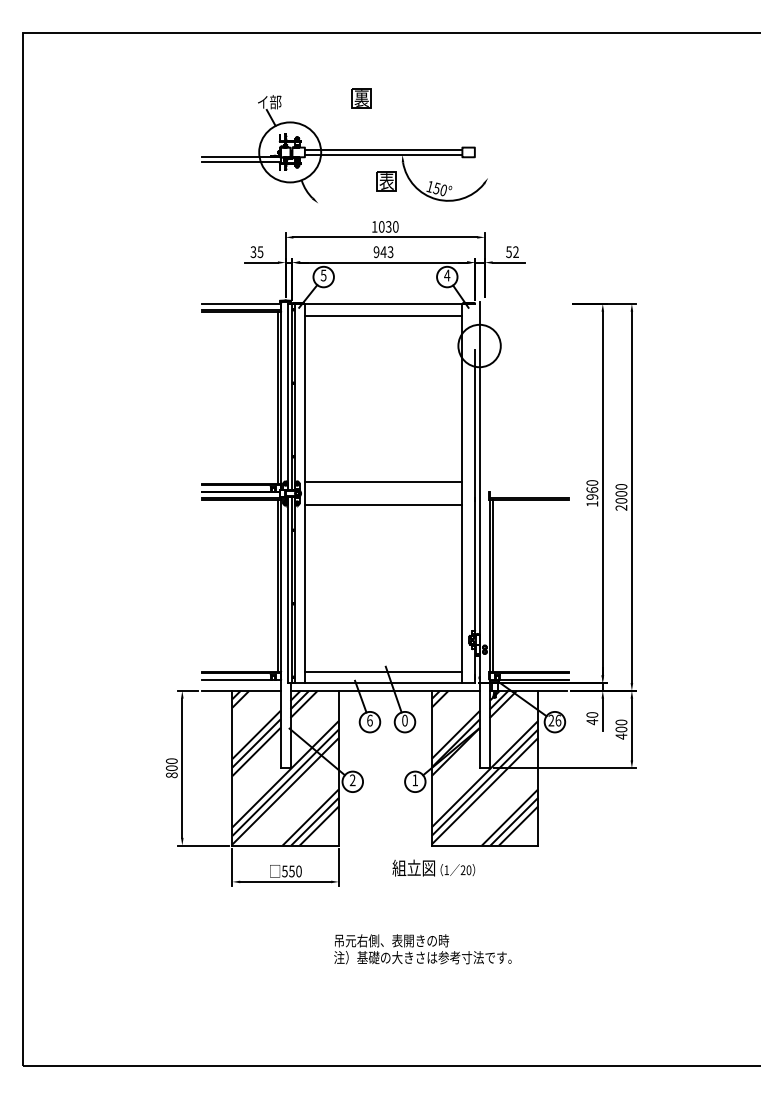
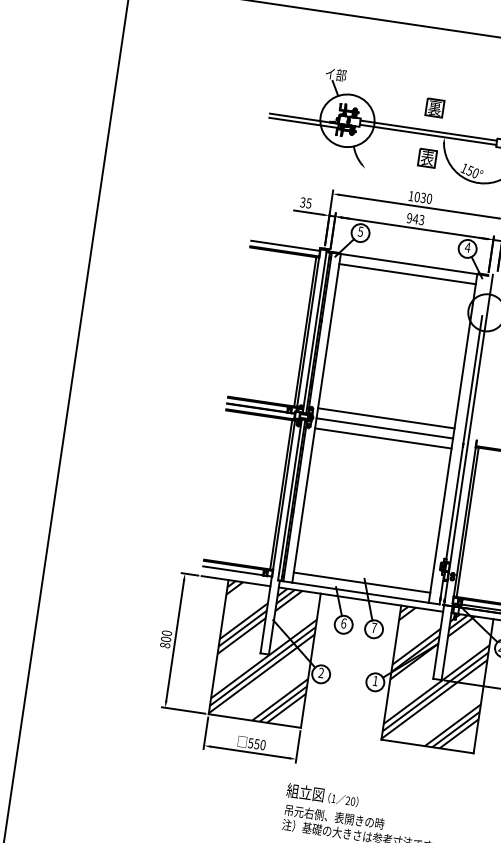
part: (361, 98) -> (434, 108), moved
line: (383, 493) -> (384, 428), added
text: (404, 720) -> (373, 627), 0 -> 7
text: (433, 867) -> (322, 794), moved

